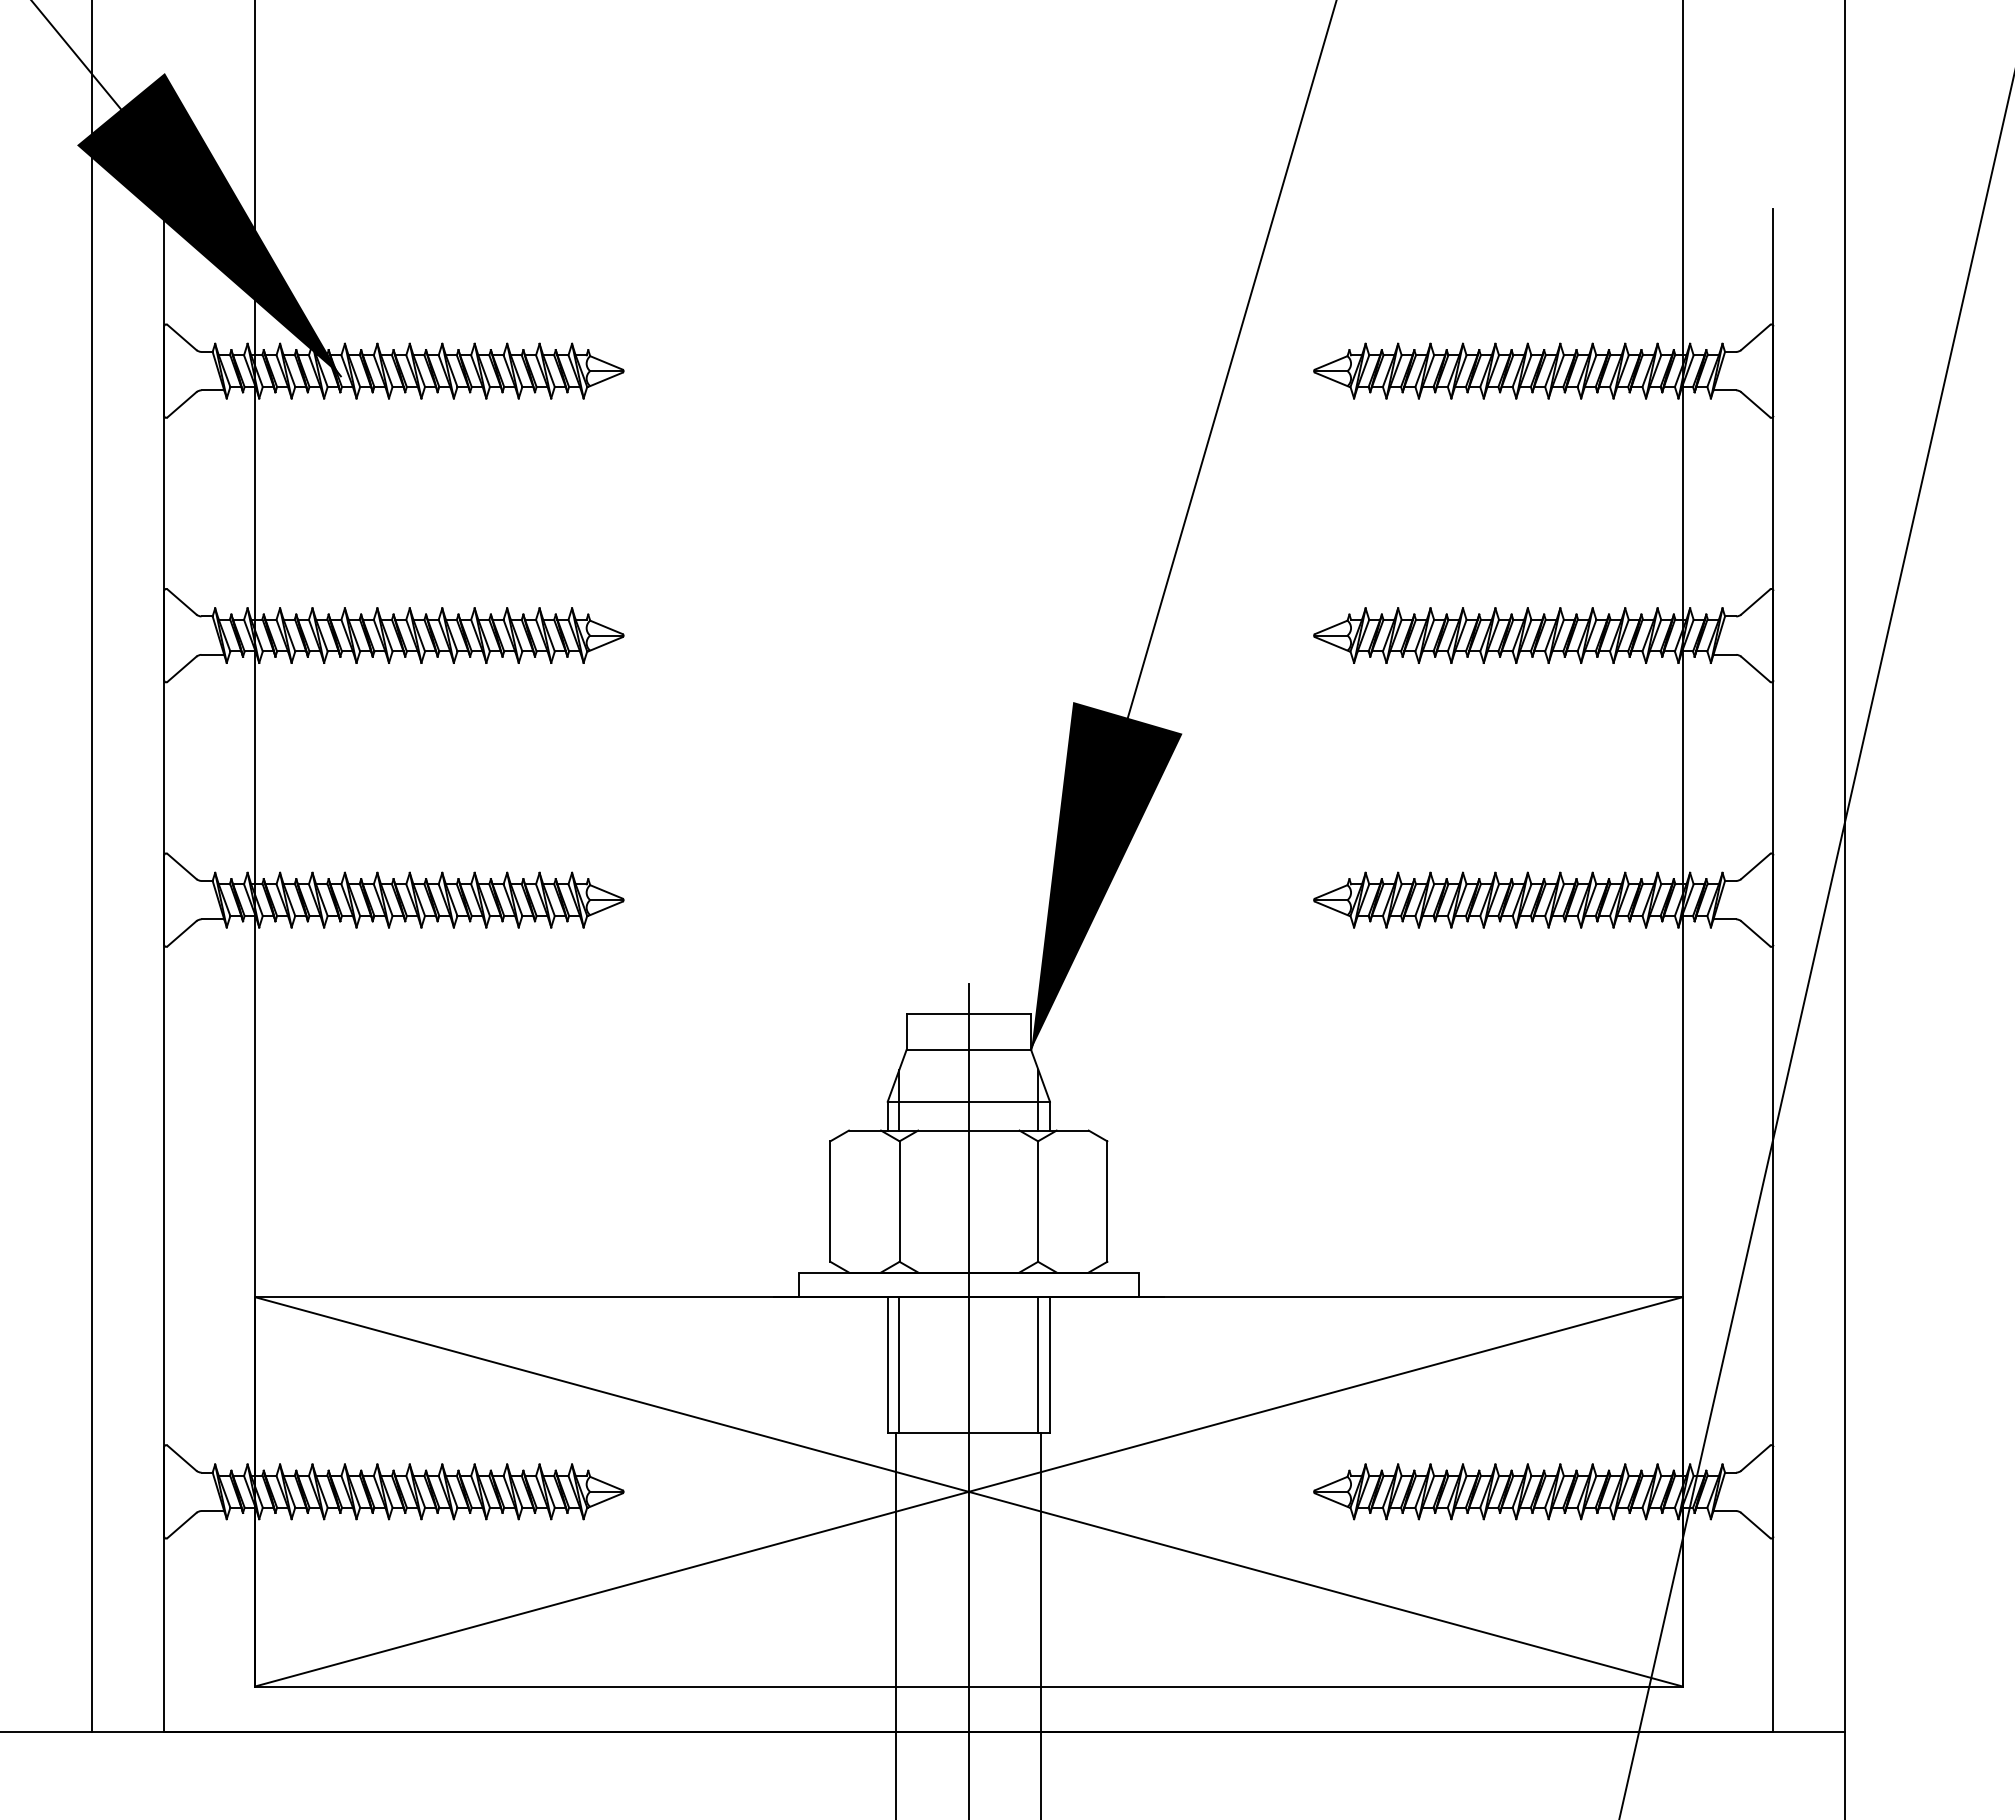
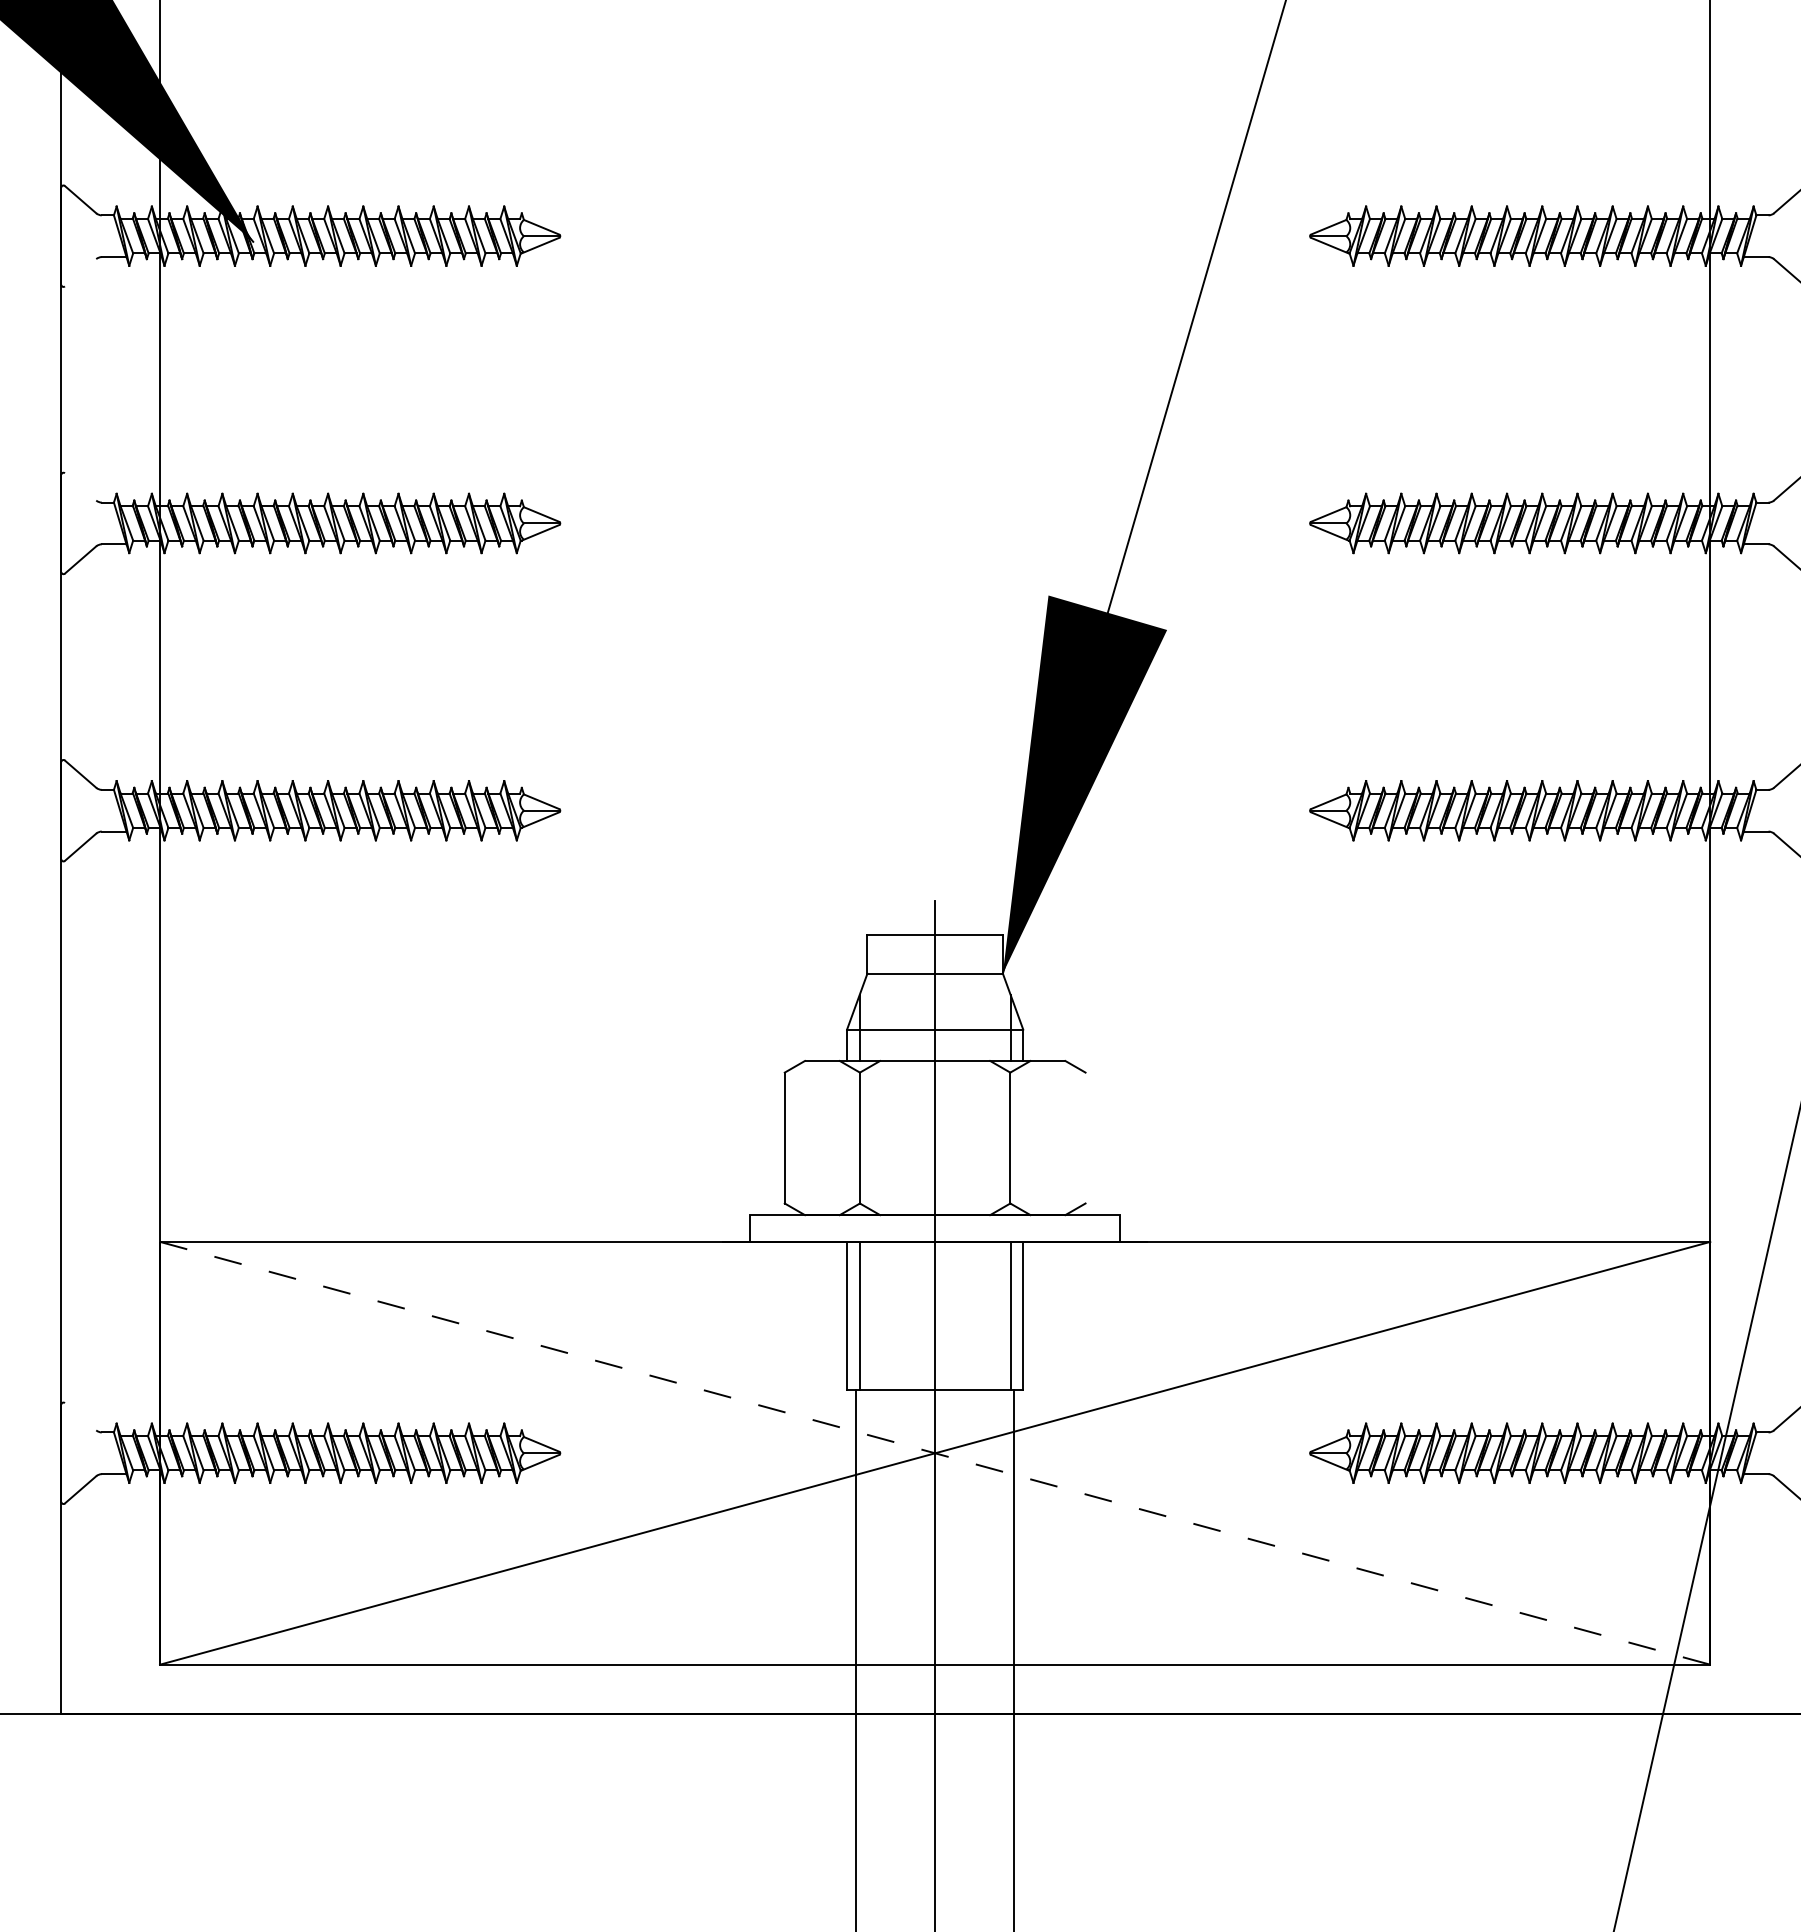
line: (181, 404) -> (80, 272), removed
line: (181, 601) -> (80, 486), removed
line: (1107, 1201) -> (1085, 1137), removed
line: (181, 1457) -> (80, 1415), removed
line: (968, 1491) -> (934, 1452), solid -> dashed

